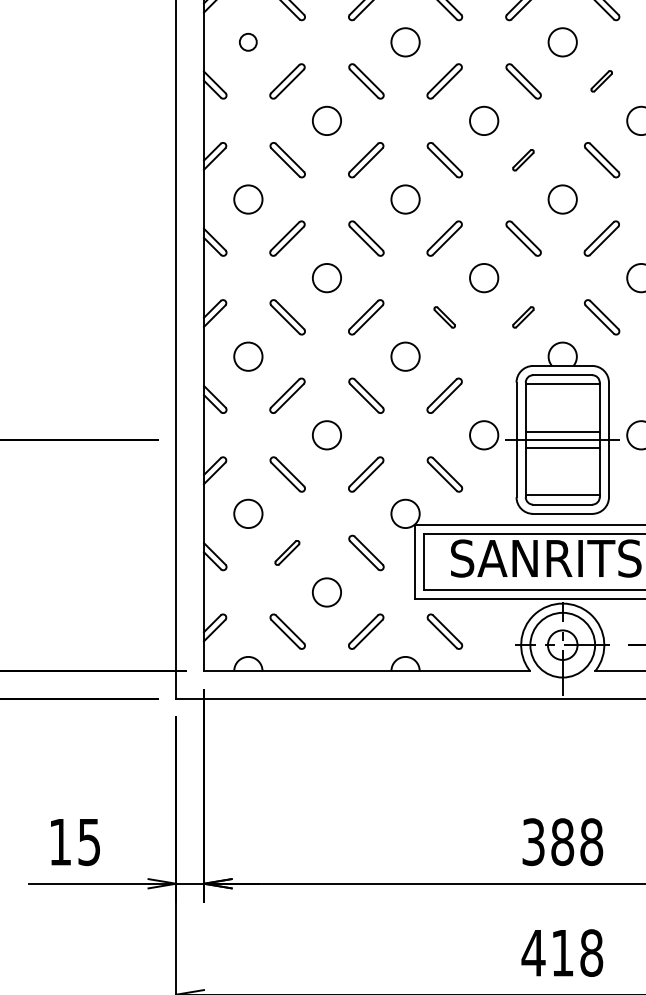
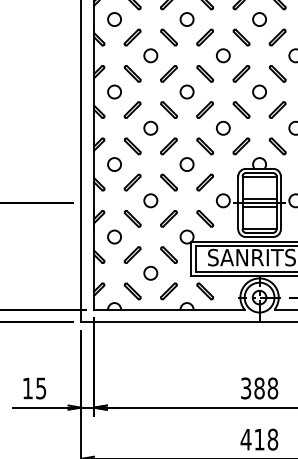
circle: (248, 42) -> (114, 19), size x1.67
part: (601, 81) -> (277, 37), size x1.67
part: (523, 159) -> (241, 73), size x1.67
part: (443, 317) -> (204, 146), size x1.67
part: (523, 317) -> (241, 146), size x1.67
part: (287, 551) -> (132, 254), size x1.43

